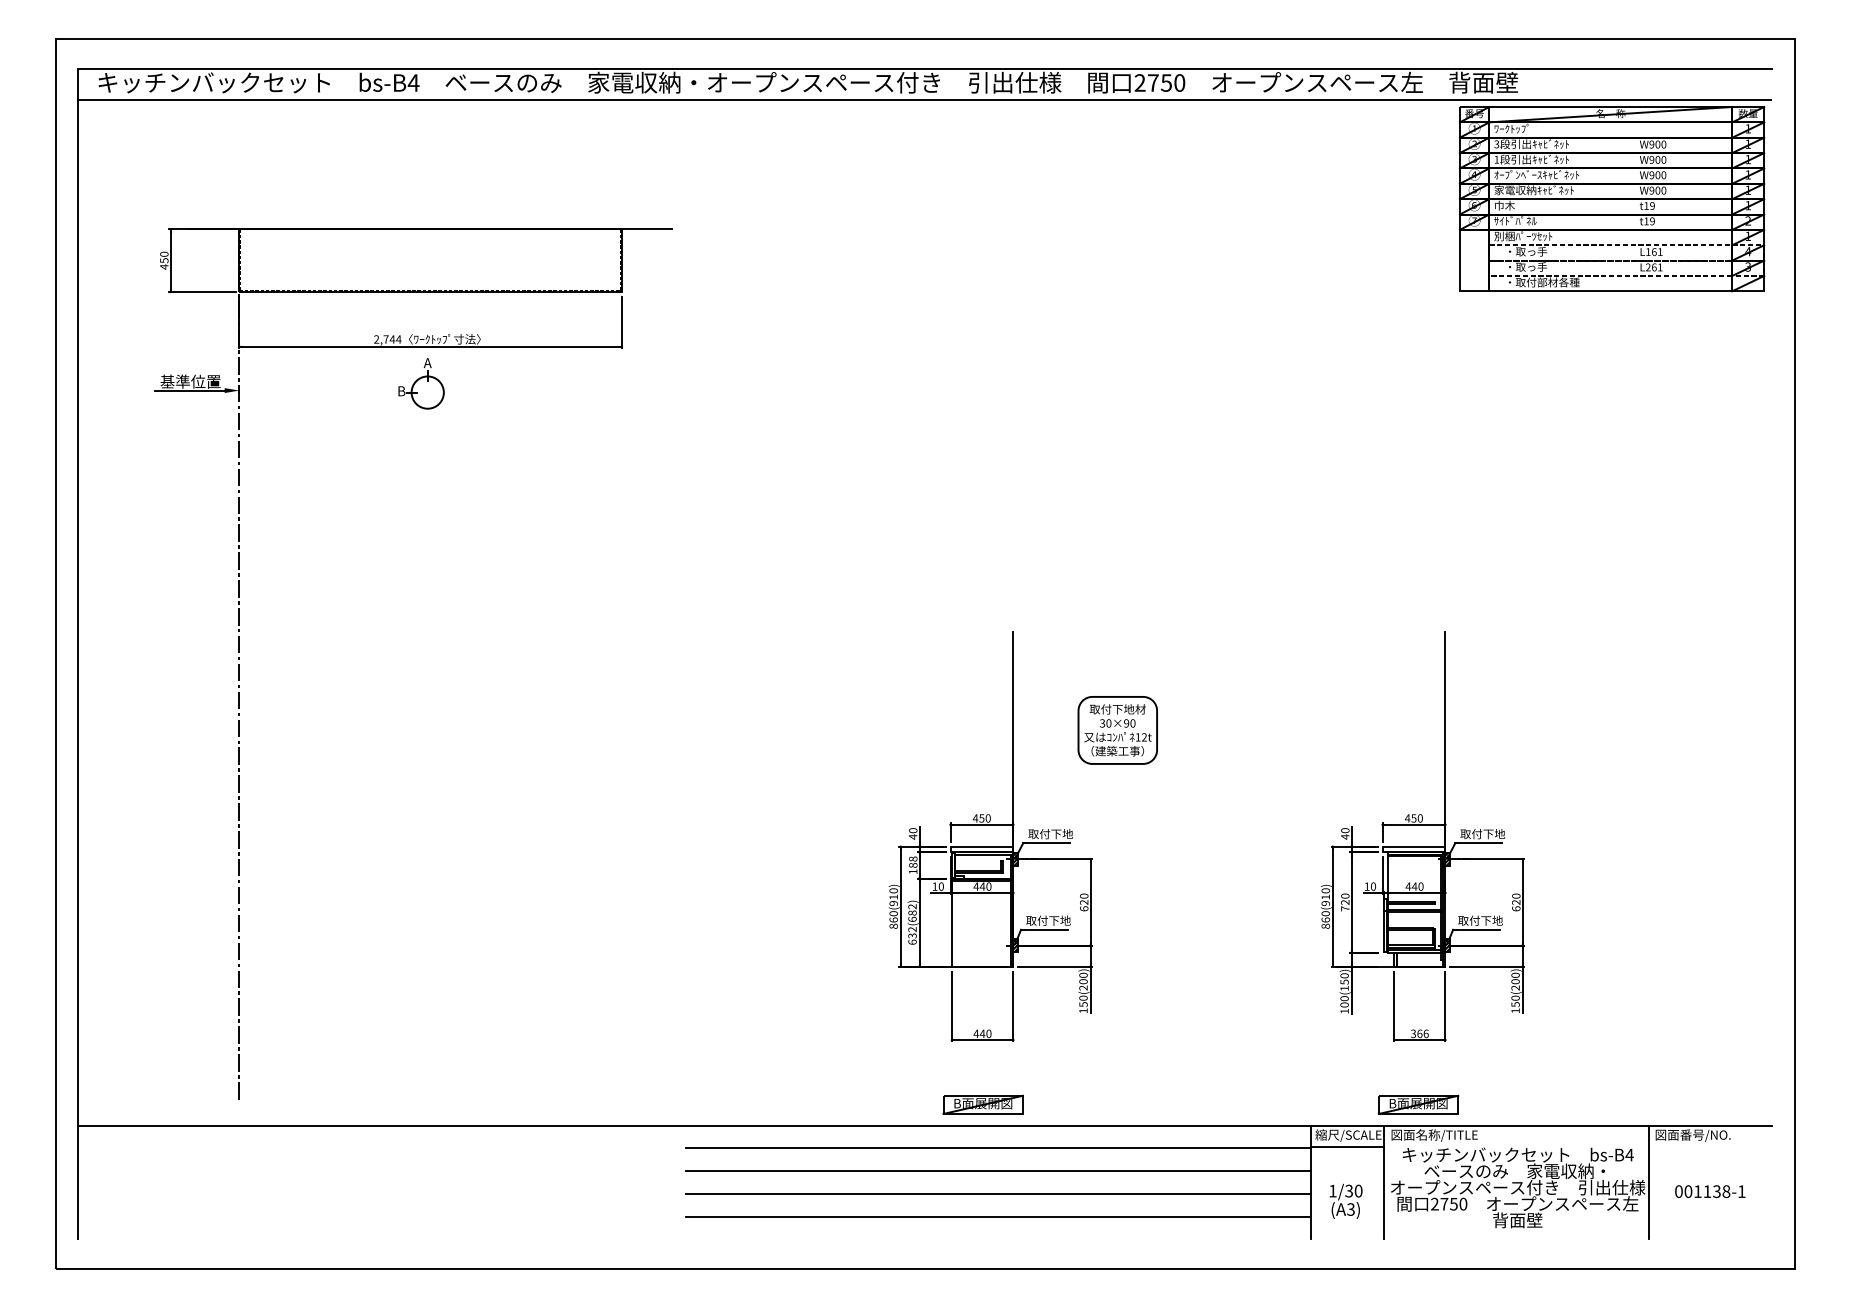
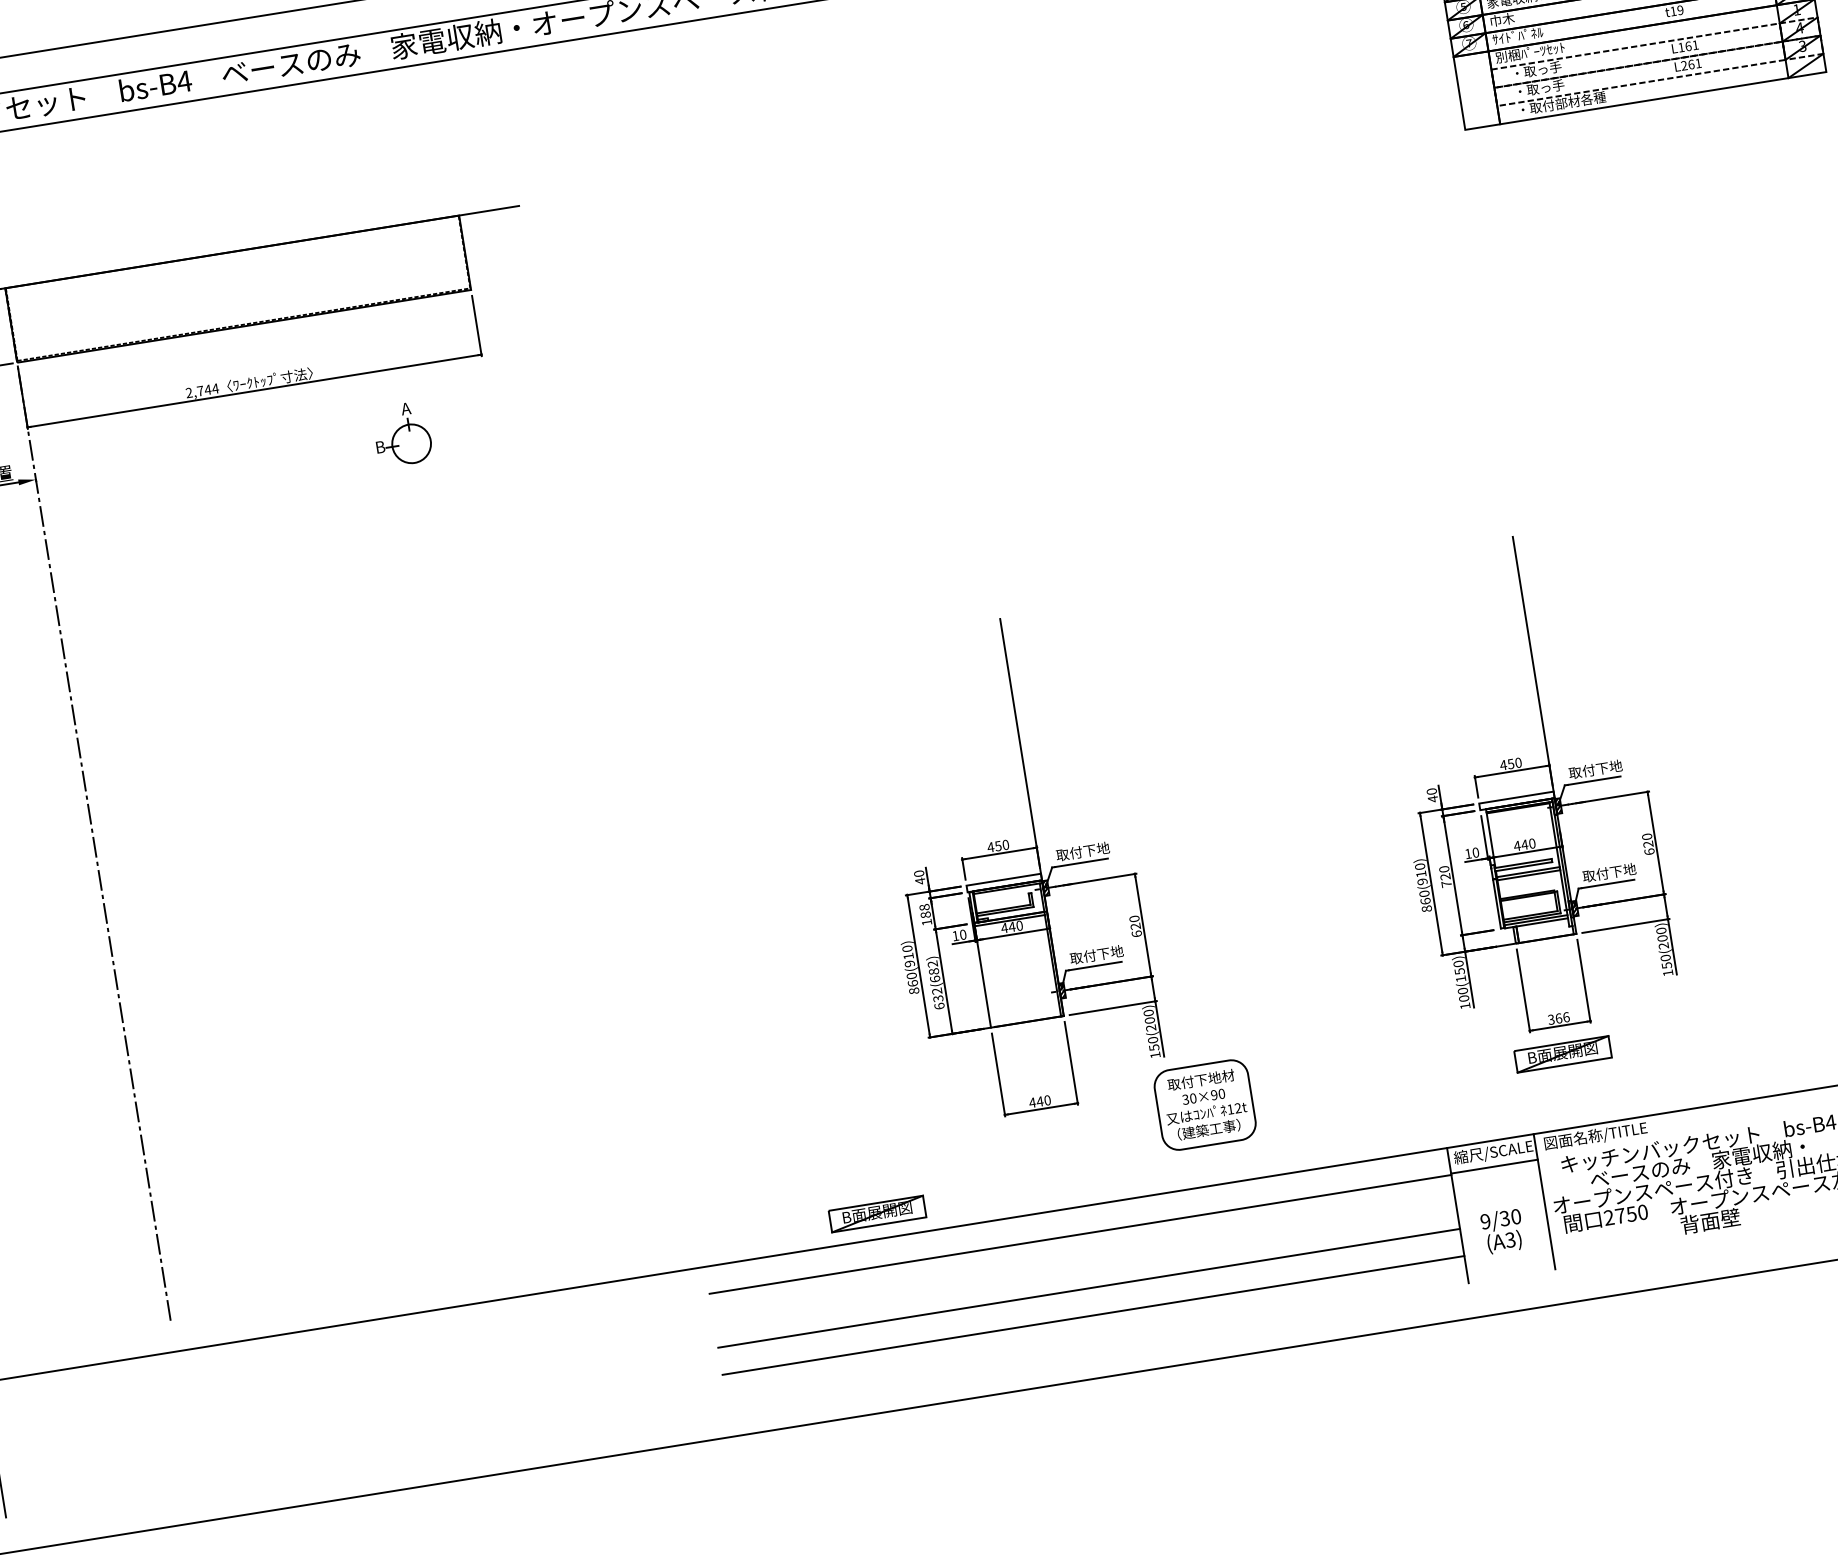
part: (421, 383) -> (402, 434), moved
part: (1117, 730) -> (1204, 1105), moved
part: (982, 1104) -> (876, 1213), moved
part: (1418, 1104) -> (1562, 1053), moved
line: (997, 1171) -> (1083, 1262), removed
text: (1332, 1190) -> (1485, 1220), 1/30 -> 9/30

